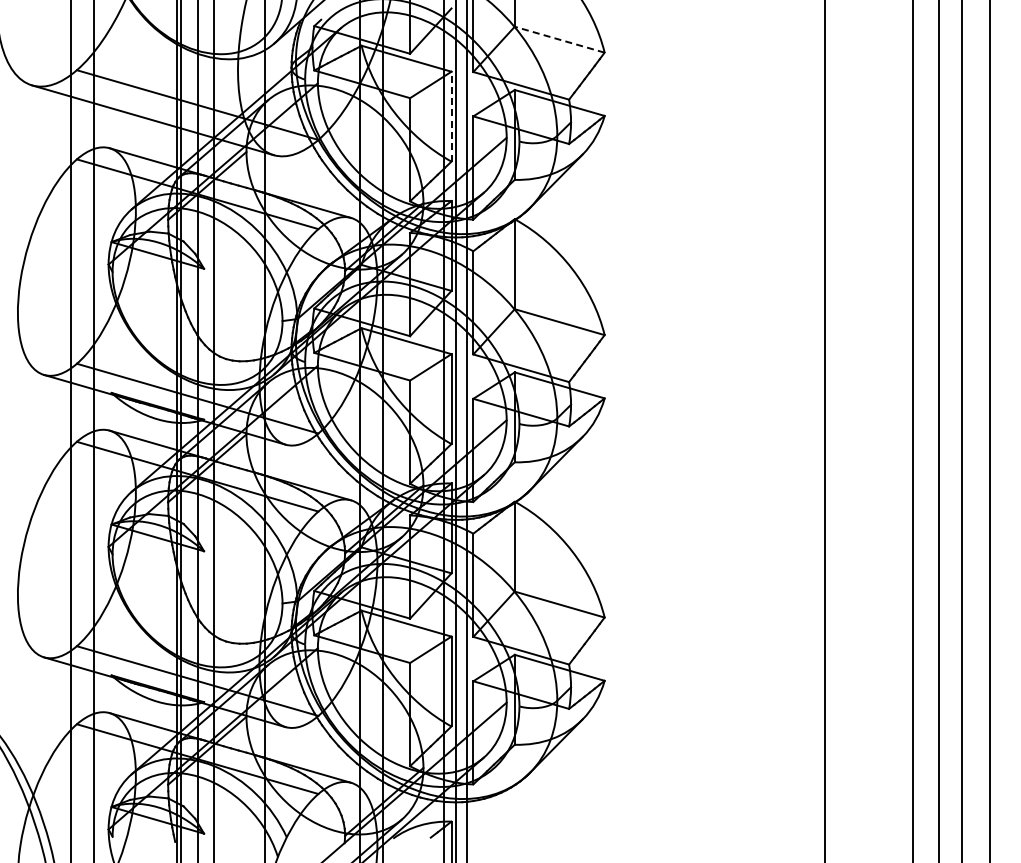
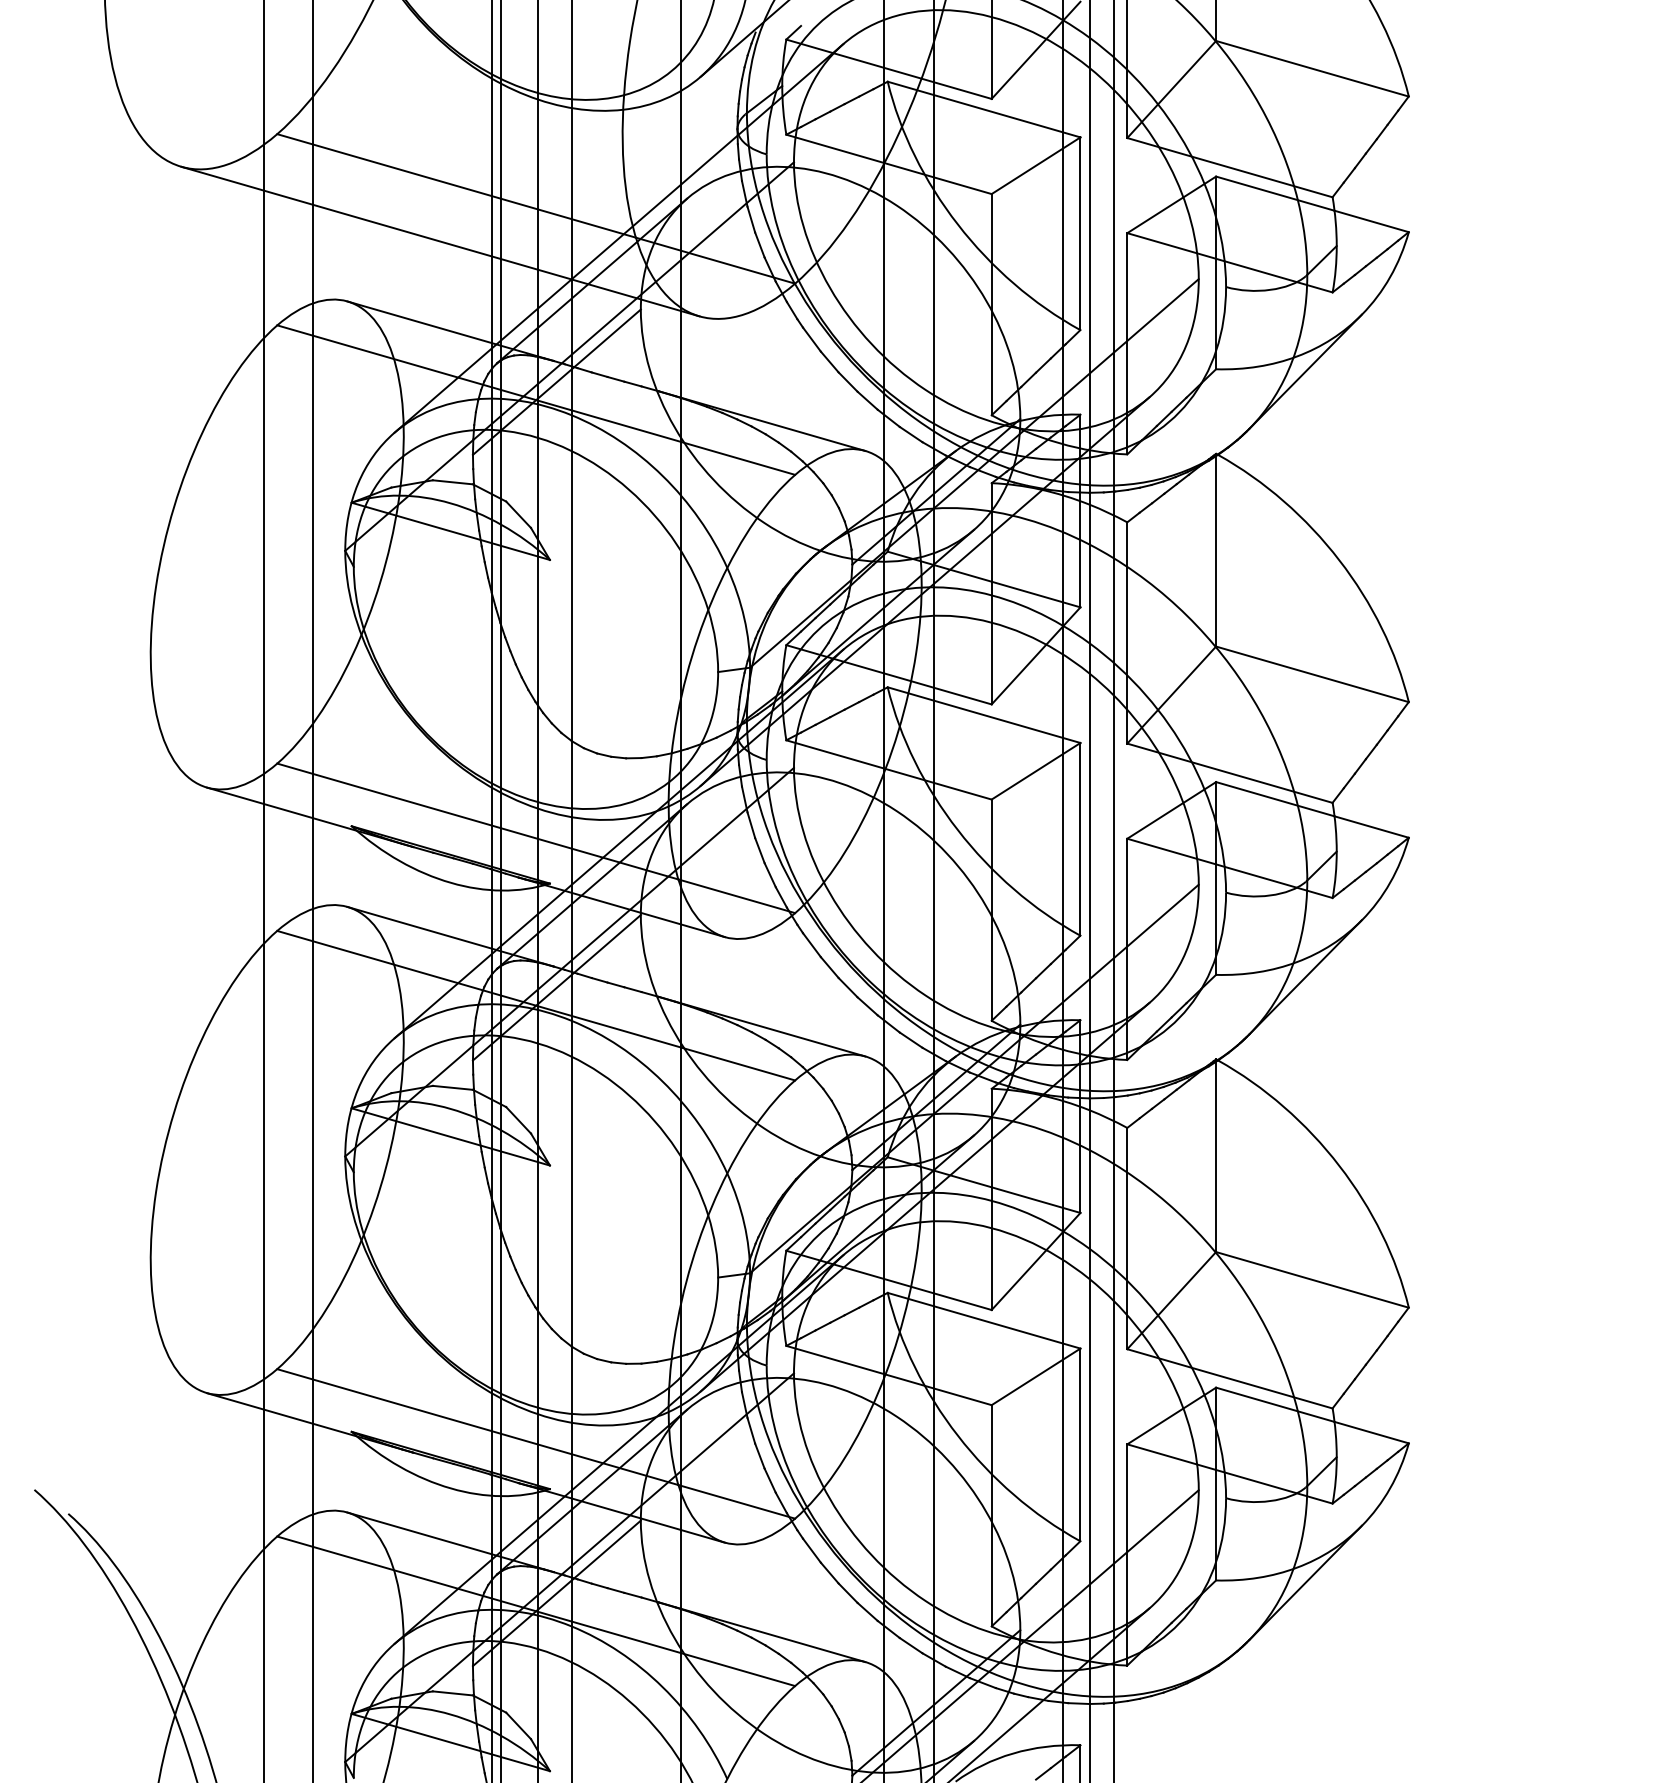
line: (559, 39) -> (1311, 68), dashed -> solid
line: (451, 116) -> (1080, 233), dashed -> solid

